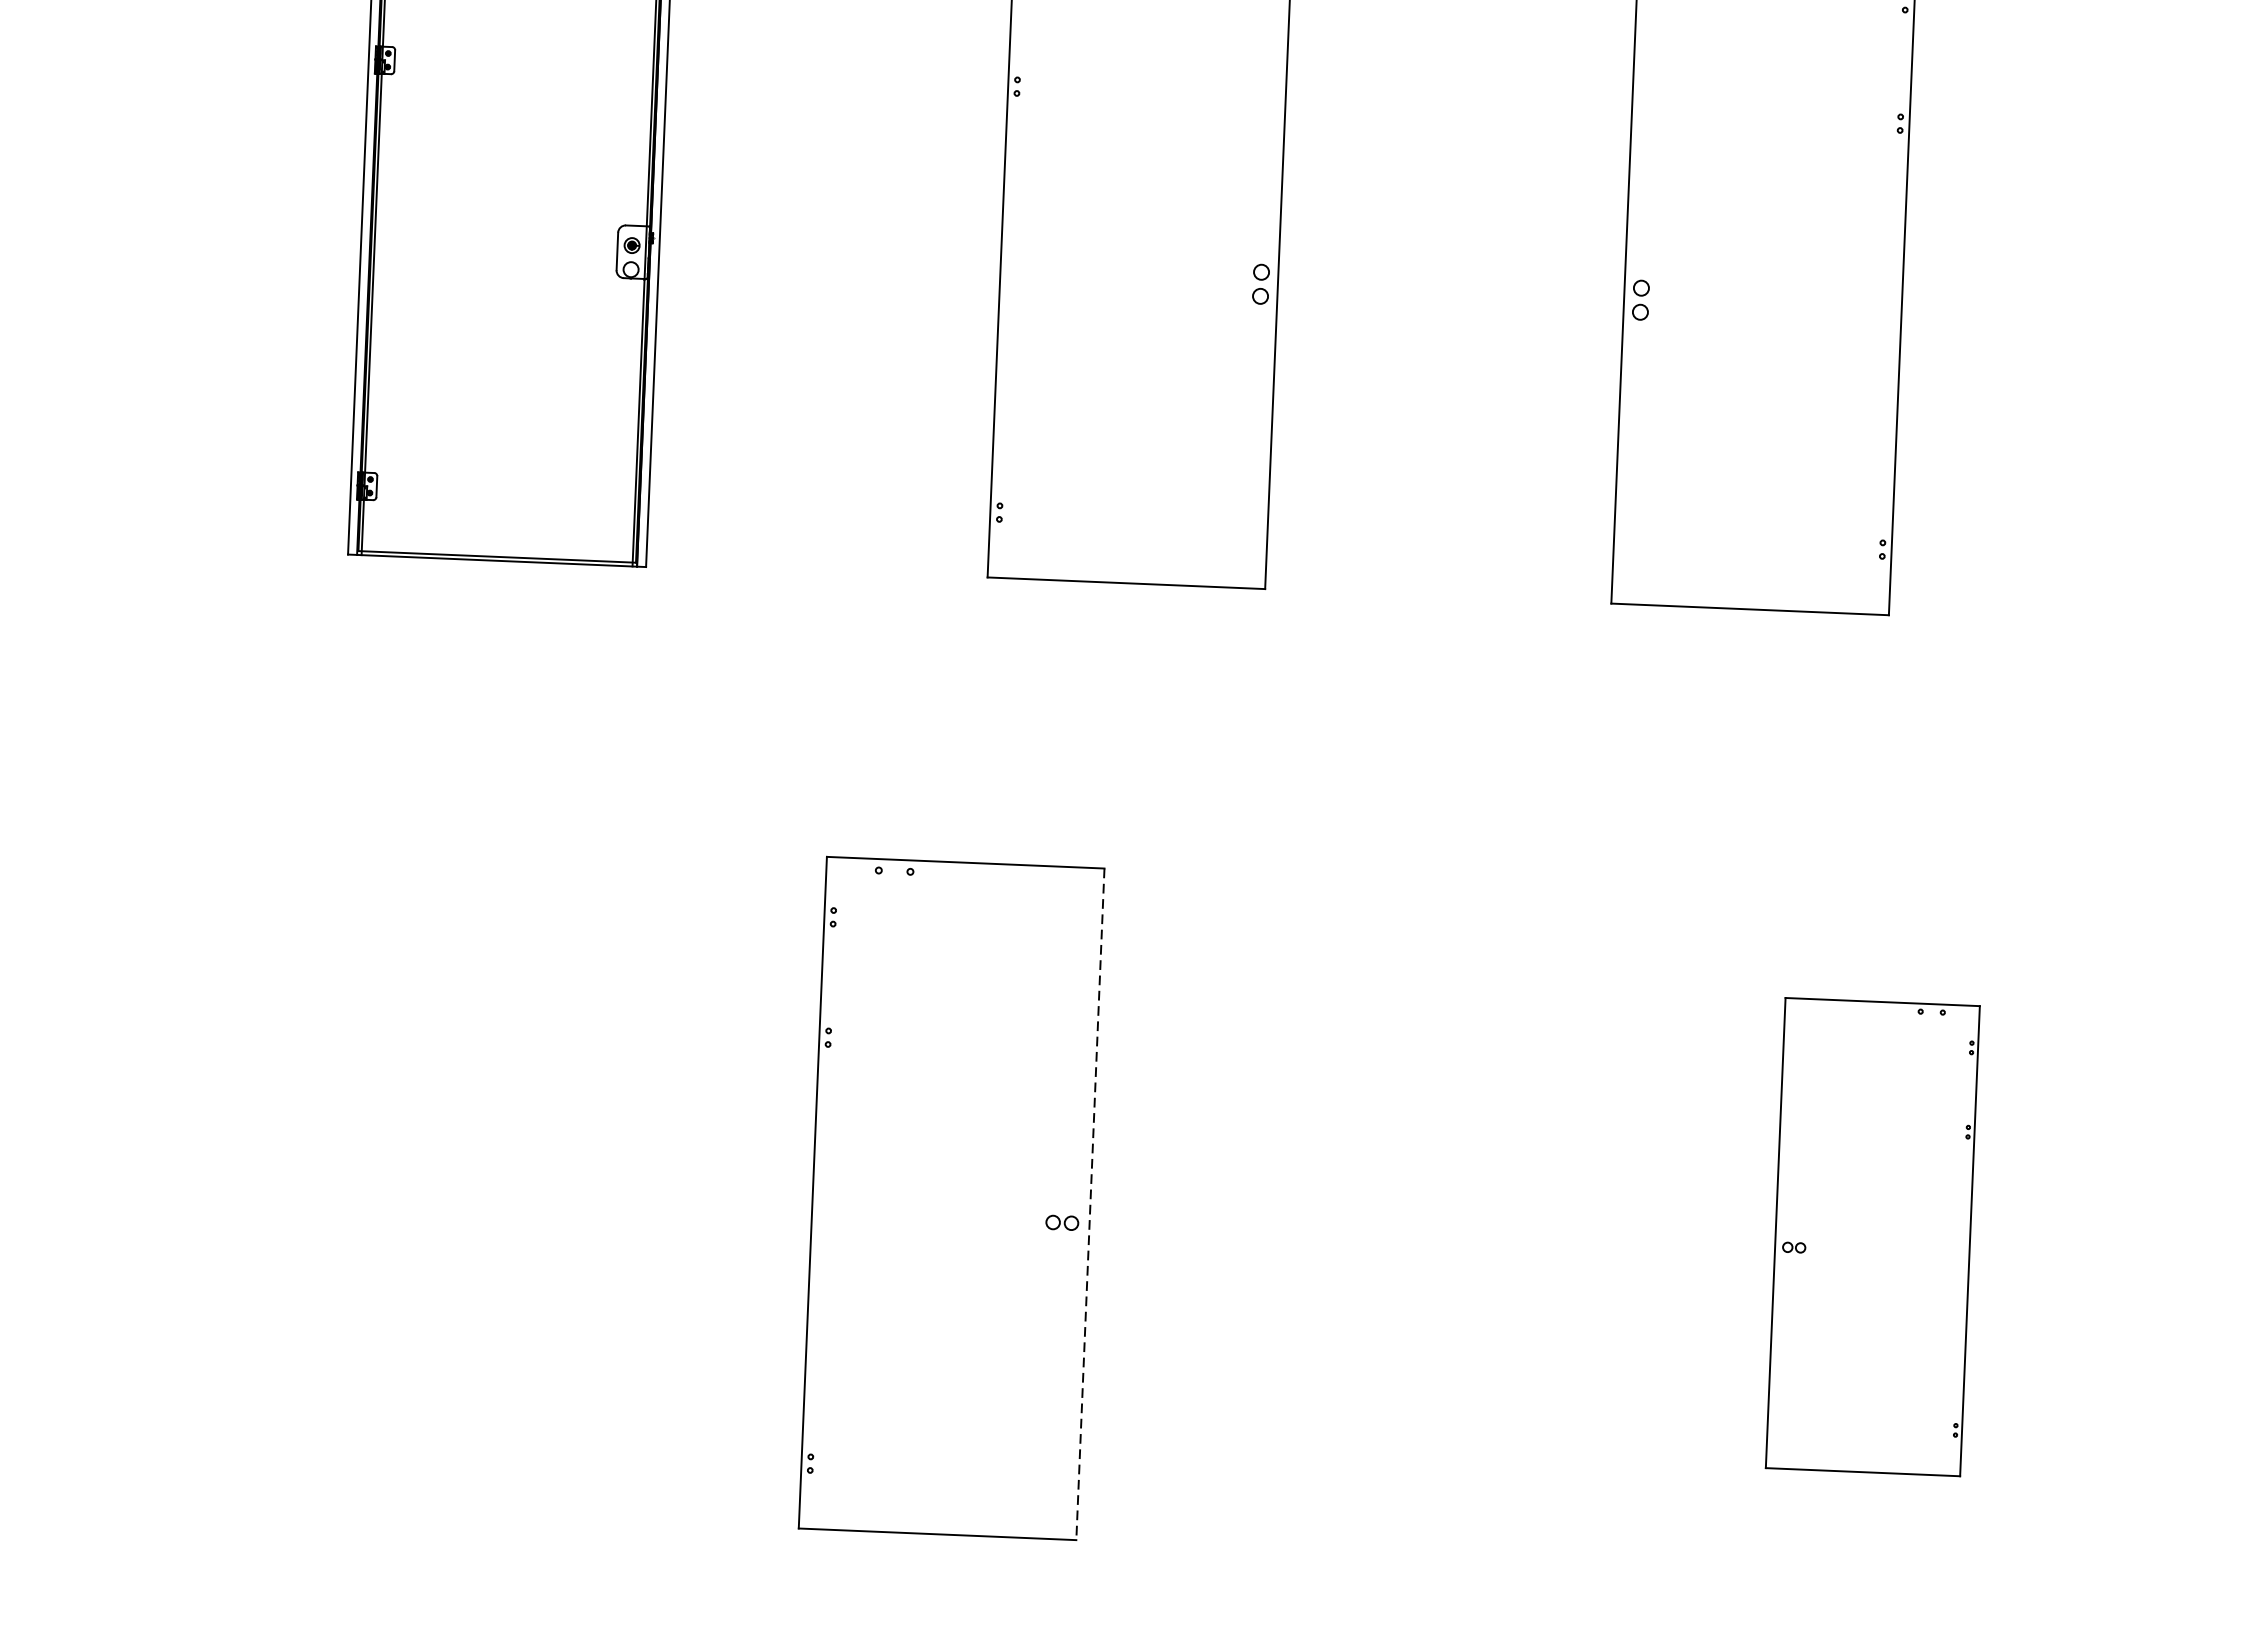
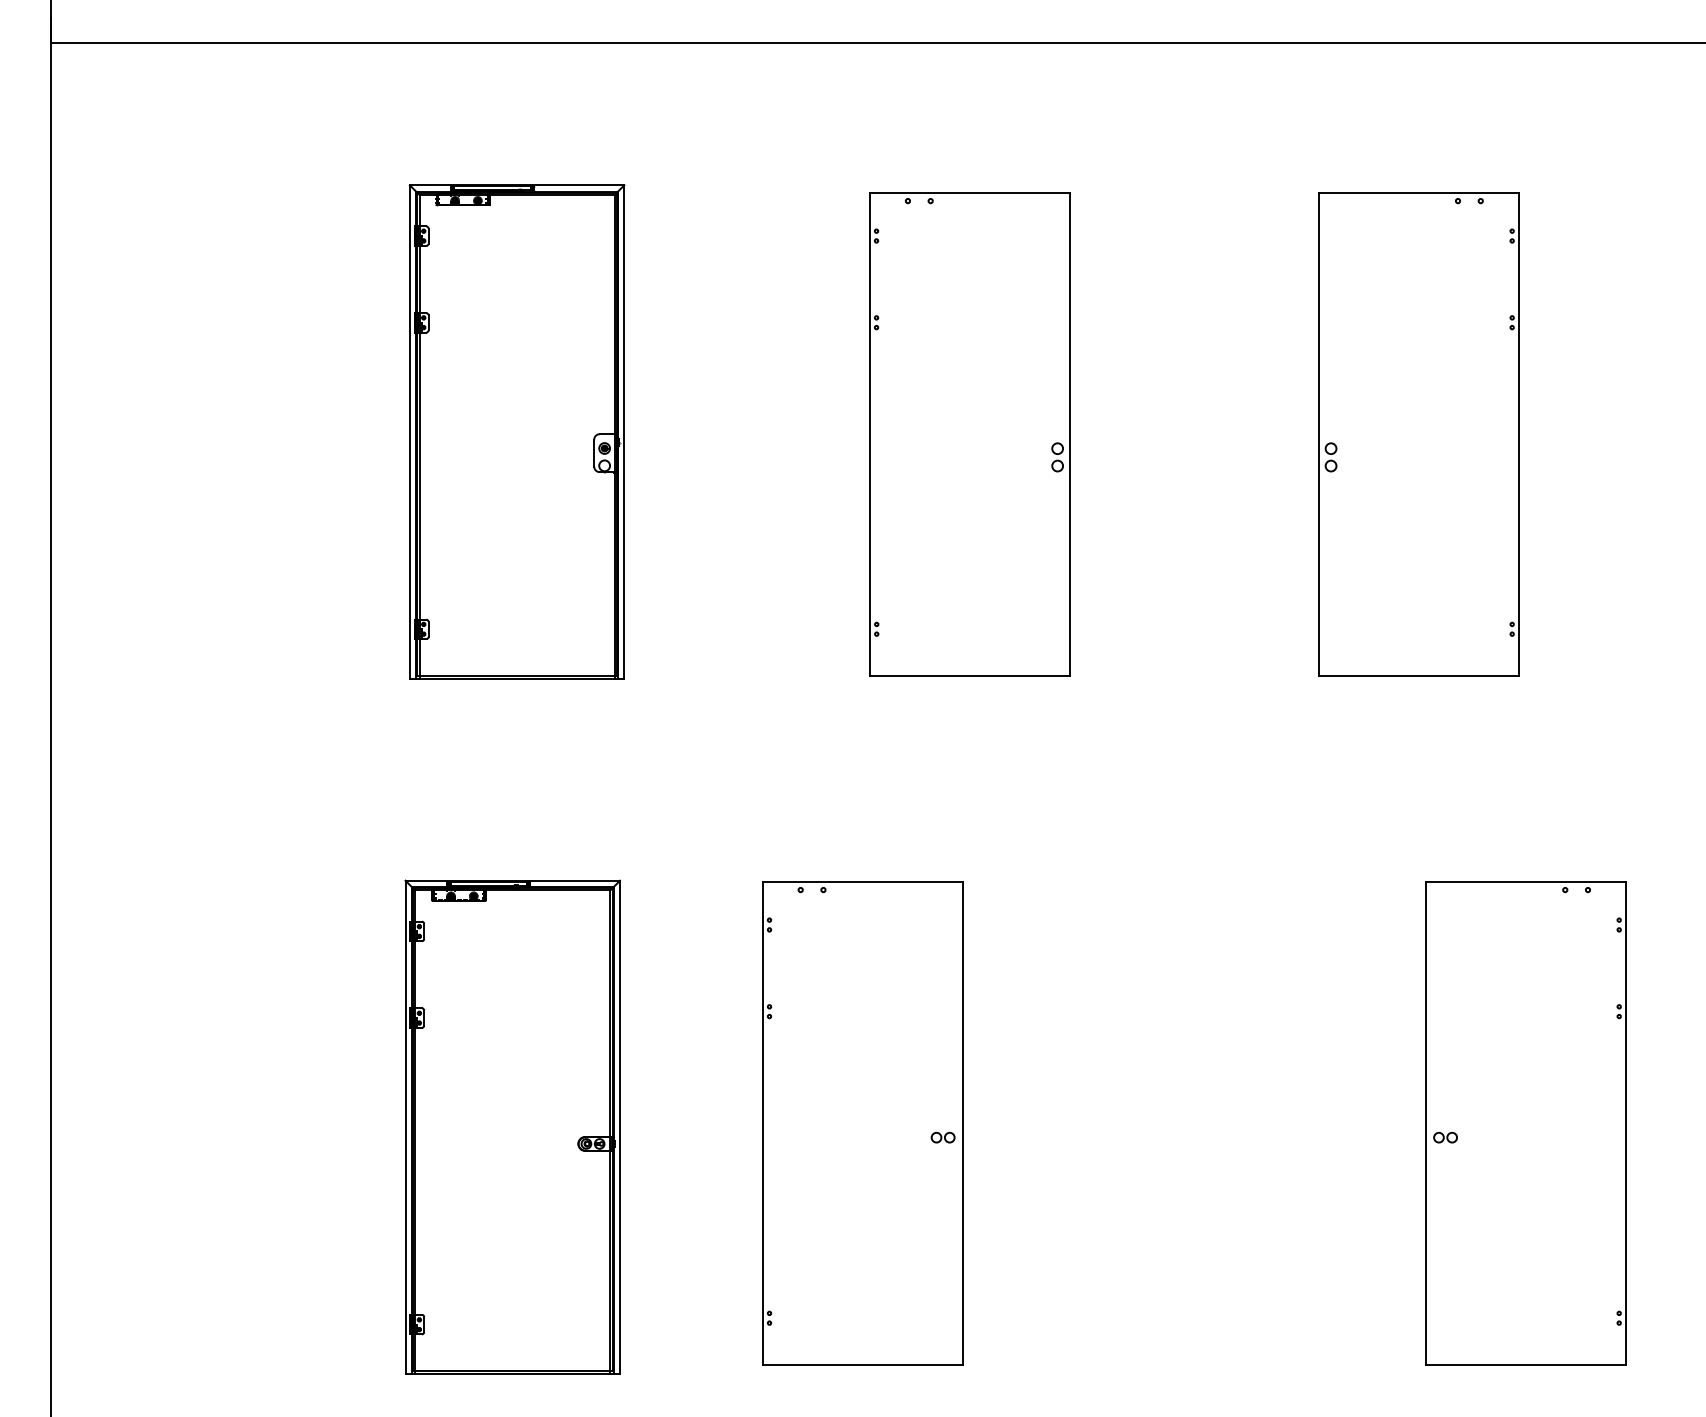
part: (464, 1182) -> (512, 1126), added
line: (1090, 1204) -> (962, 1123), dashed -> solid
part: (1872, 1237) -> (1525, 1123), size x1.43

